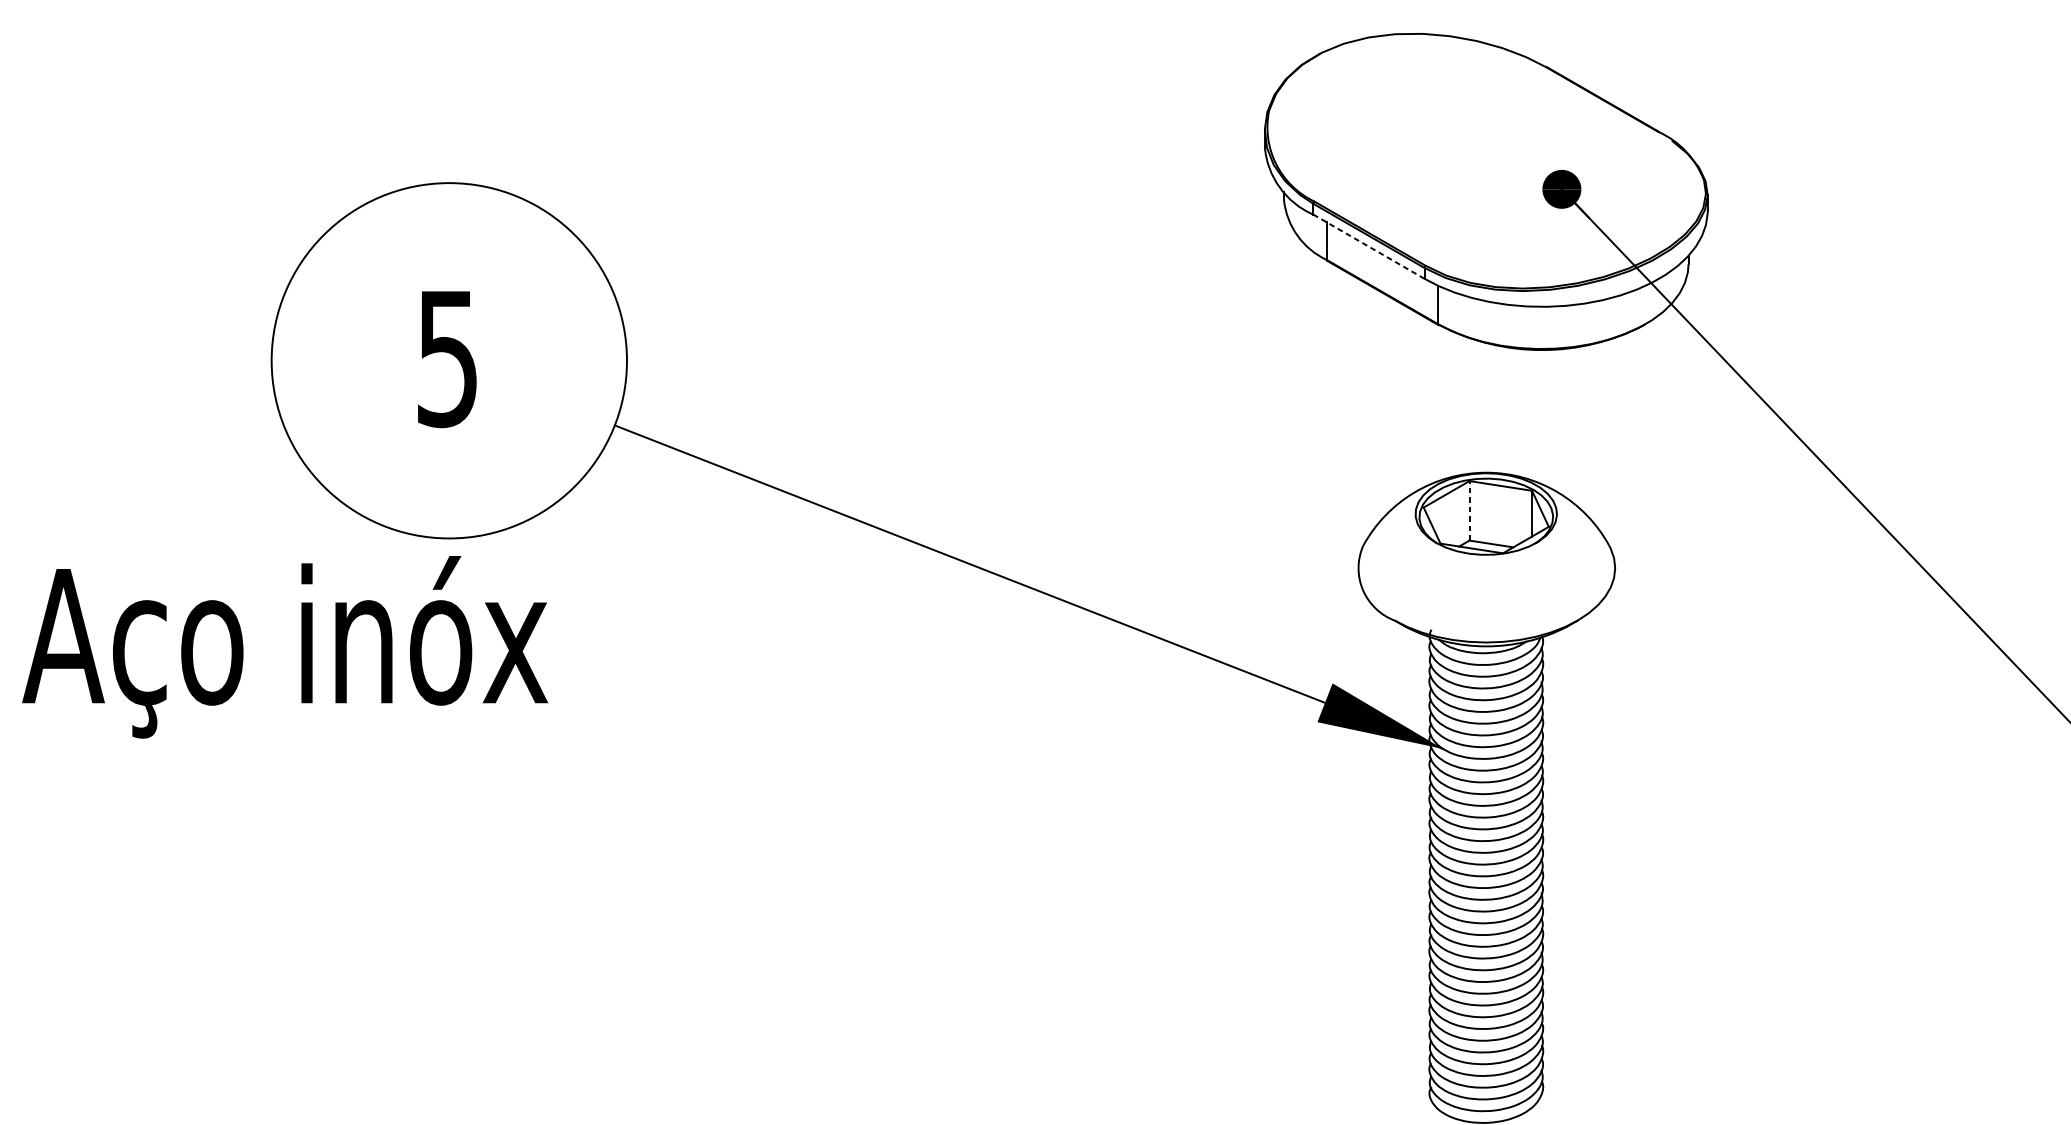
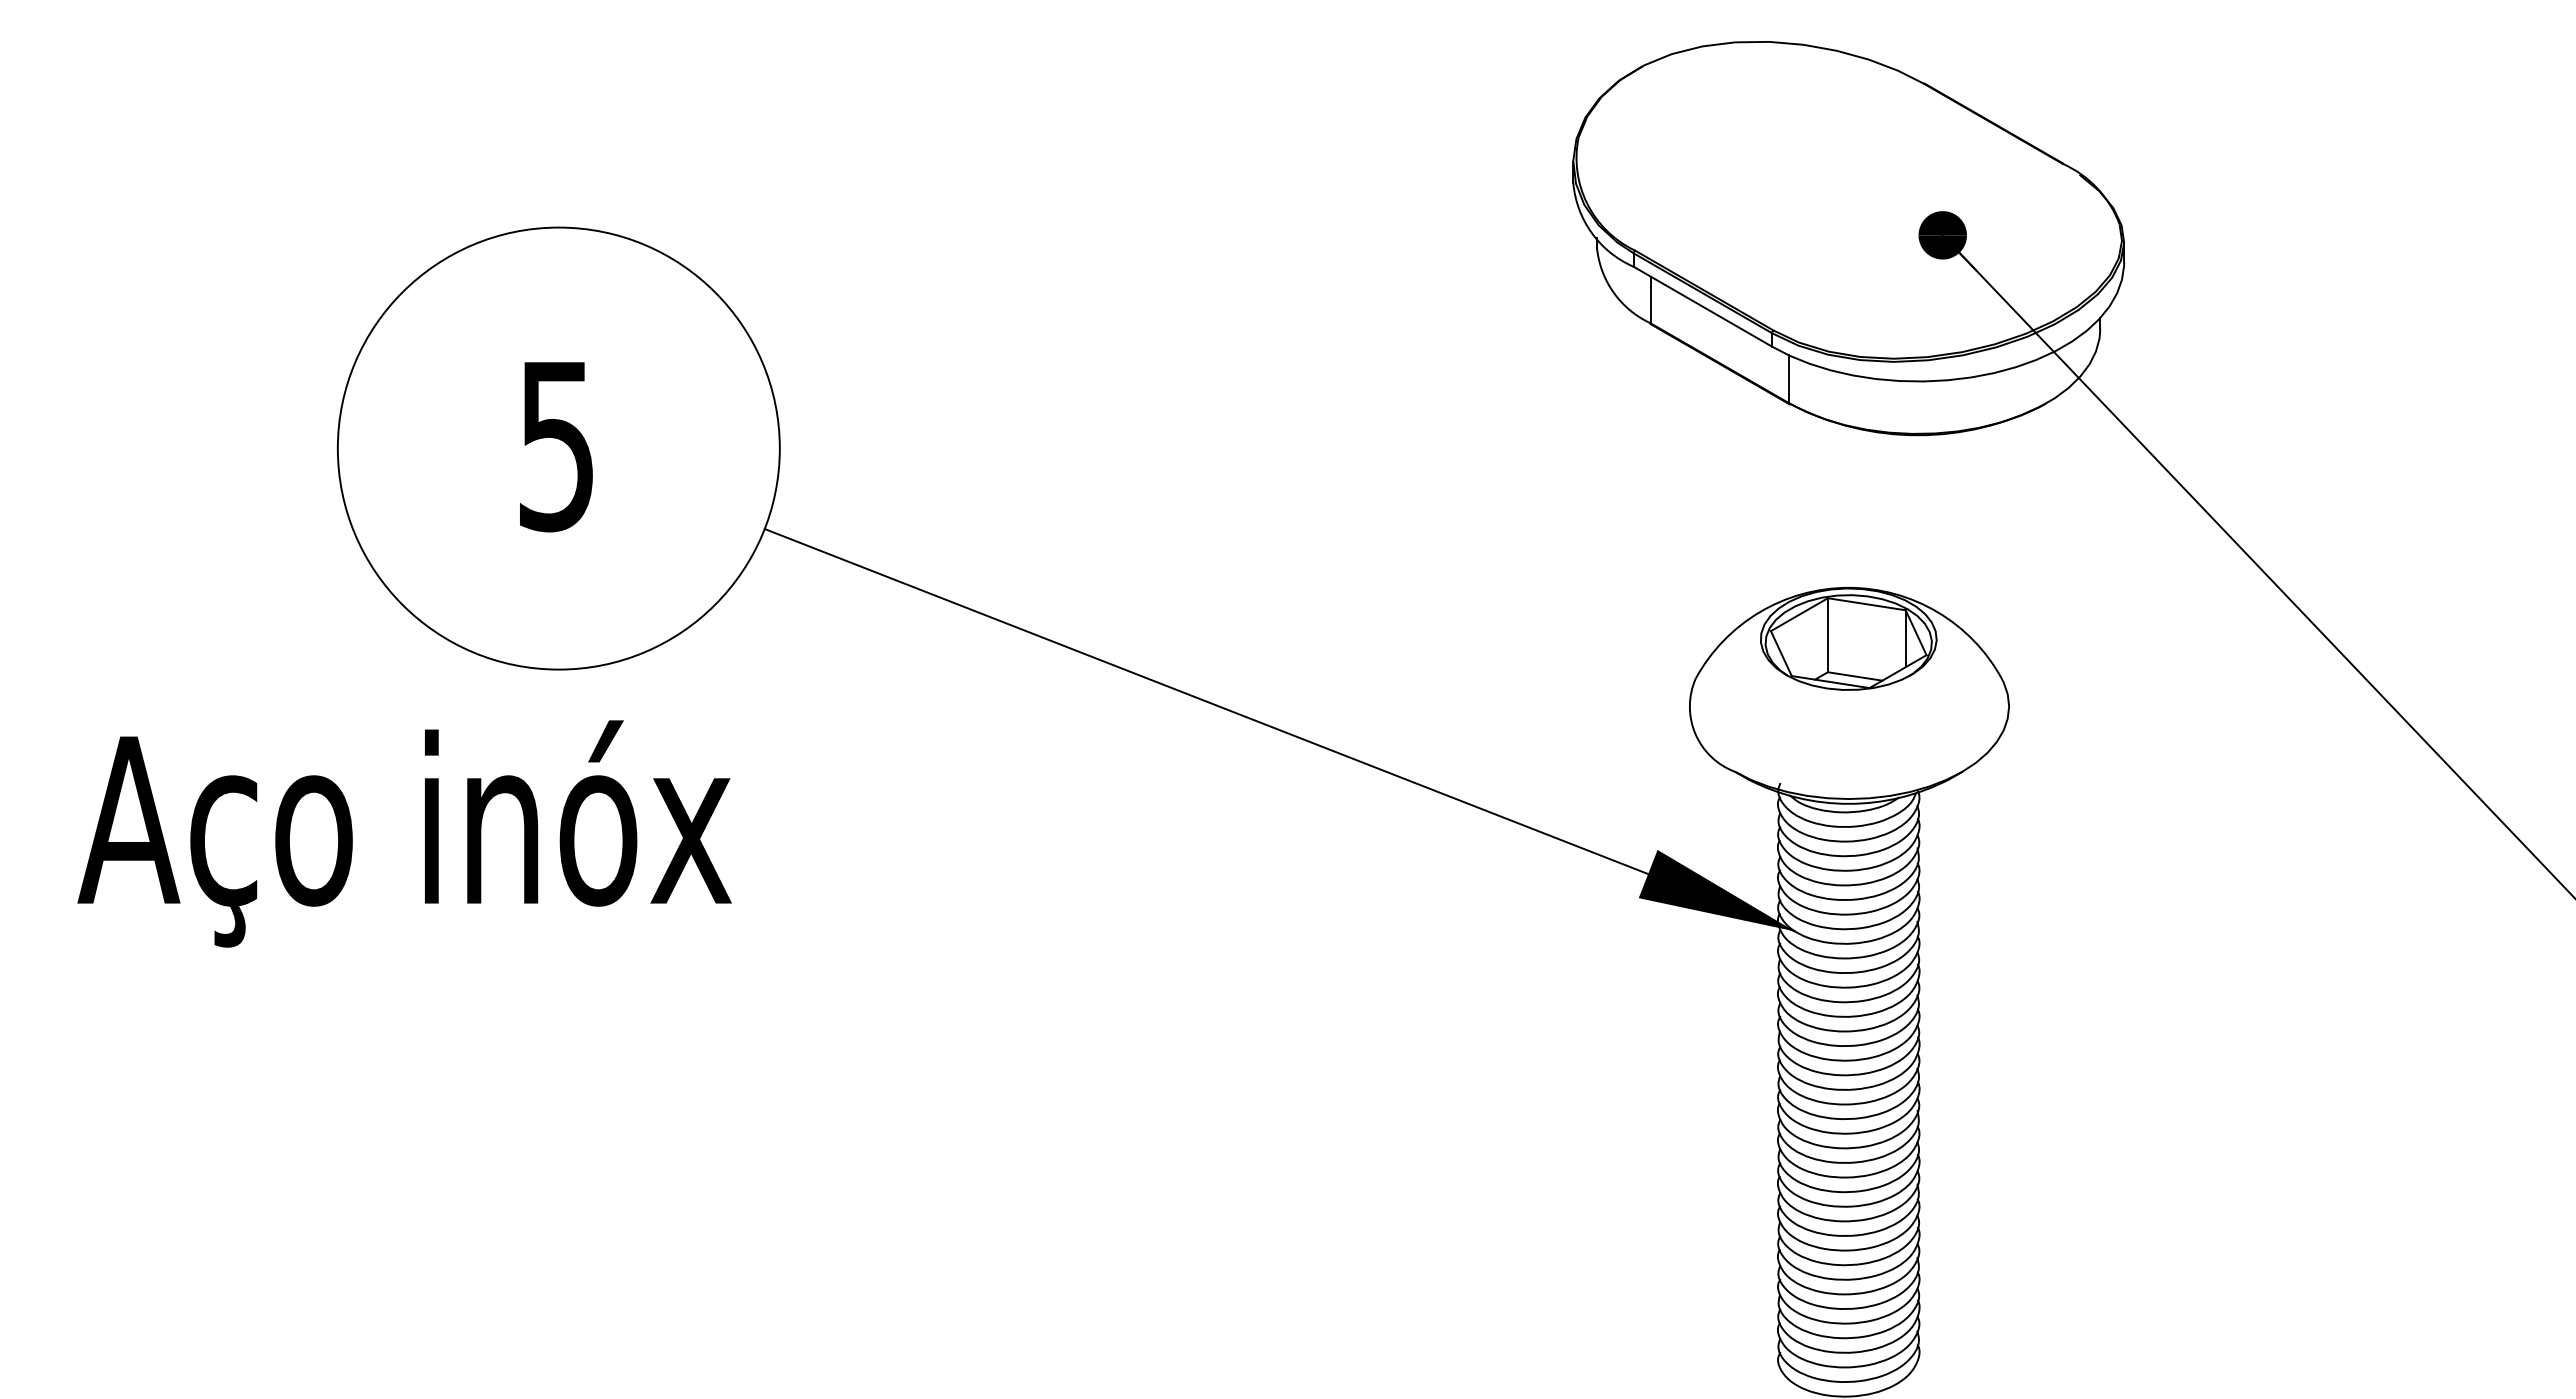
line: (1368, 246) -> (1702, 306), dashed -> solid
line: (1469, 510) -> (1827, 634), dashed -> solid
text: (285, 646) -> (404, 833), moved

